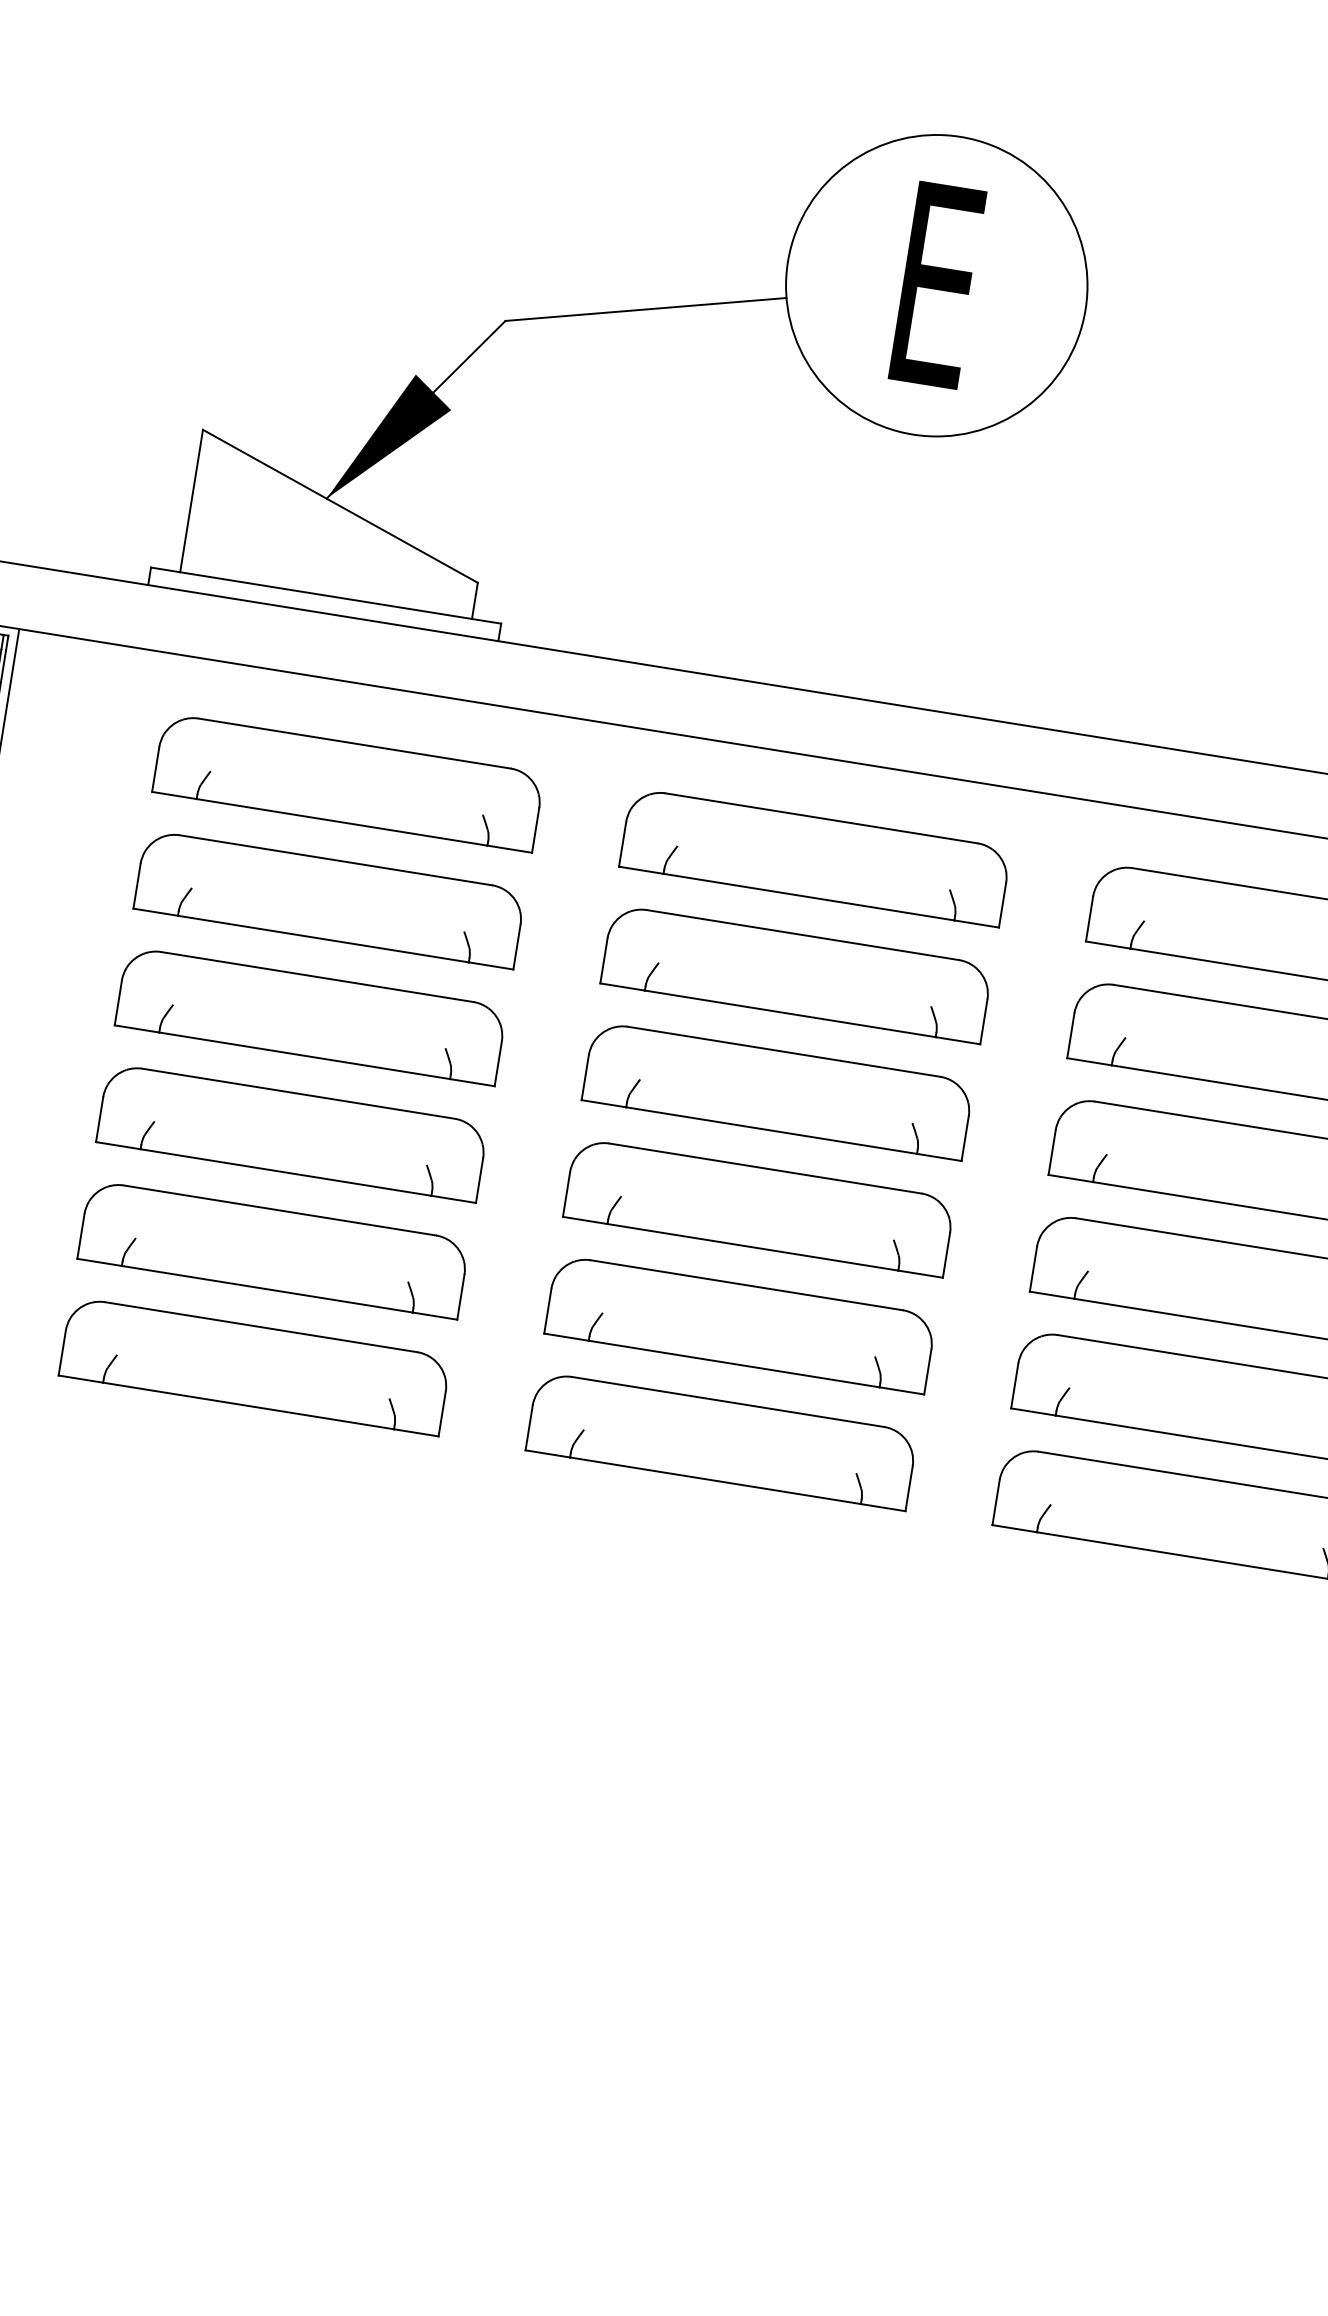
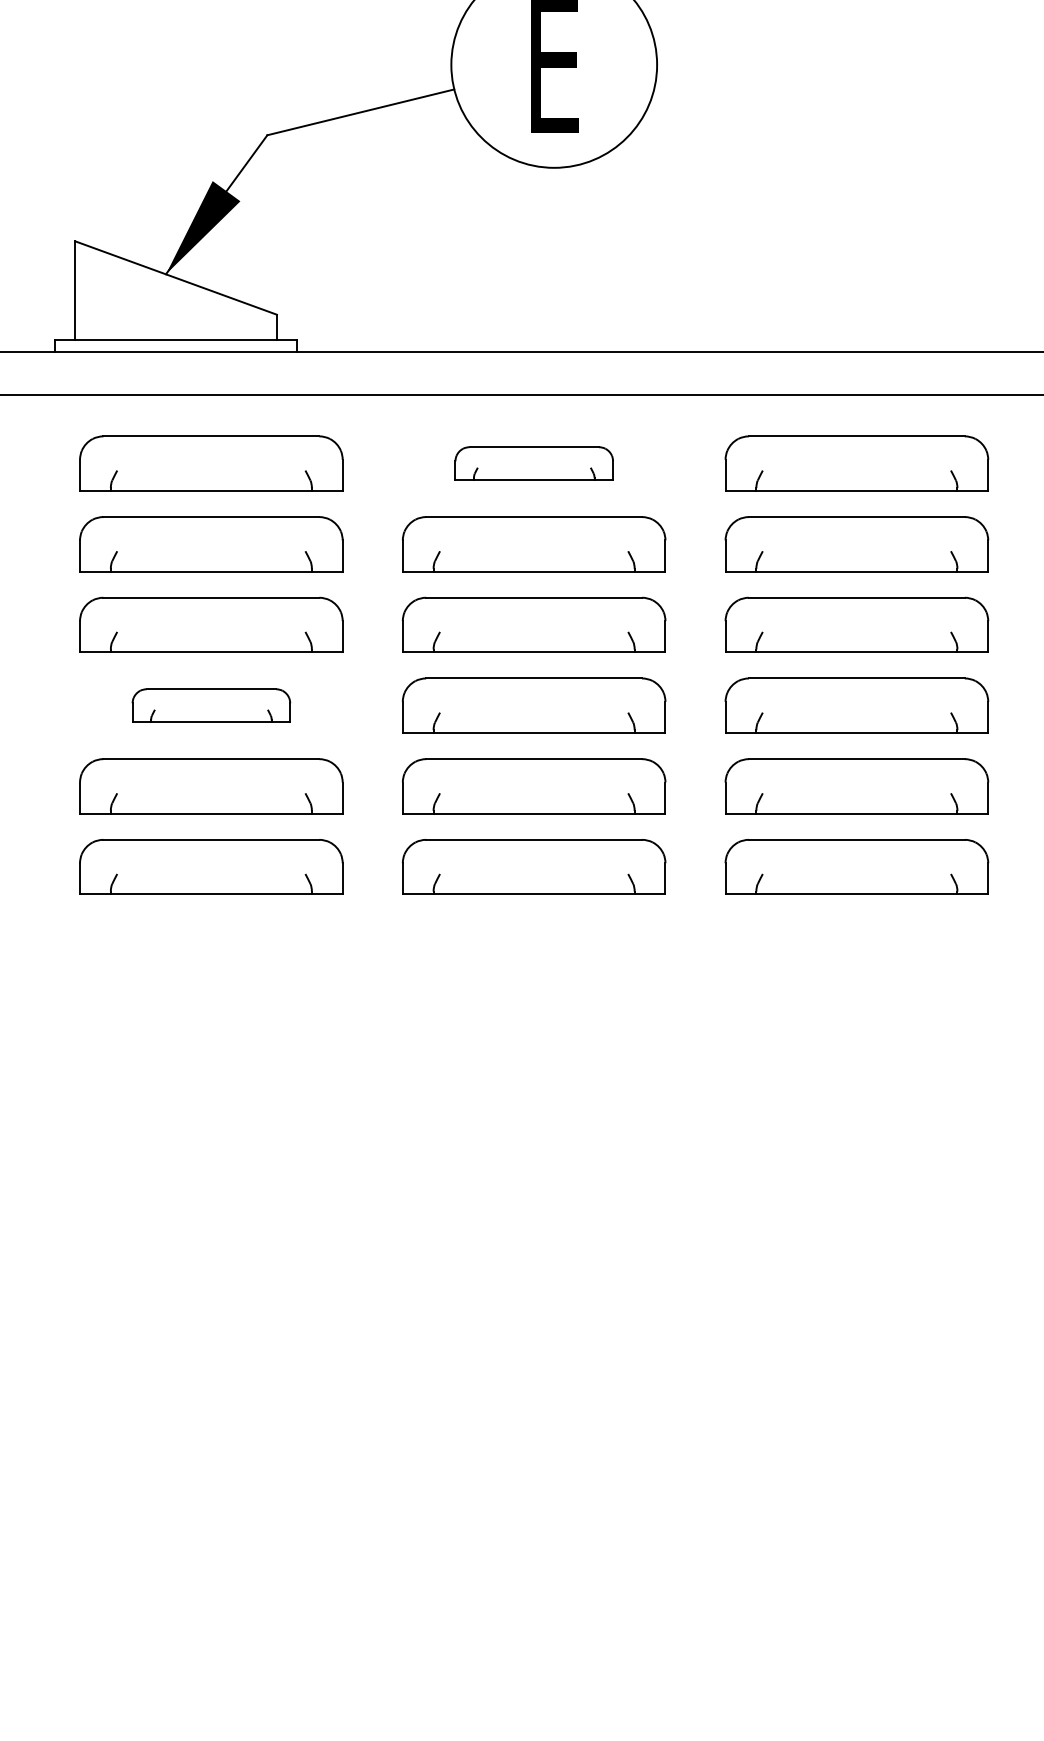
part: (815, 857) -> (534, 463), size x0.6
part: (292, 1132) -> (211, 705), size x0.6

